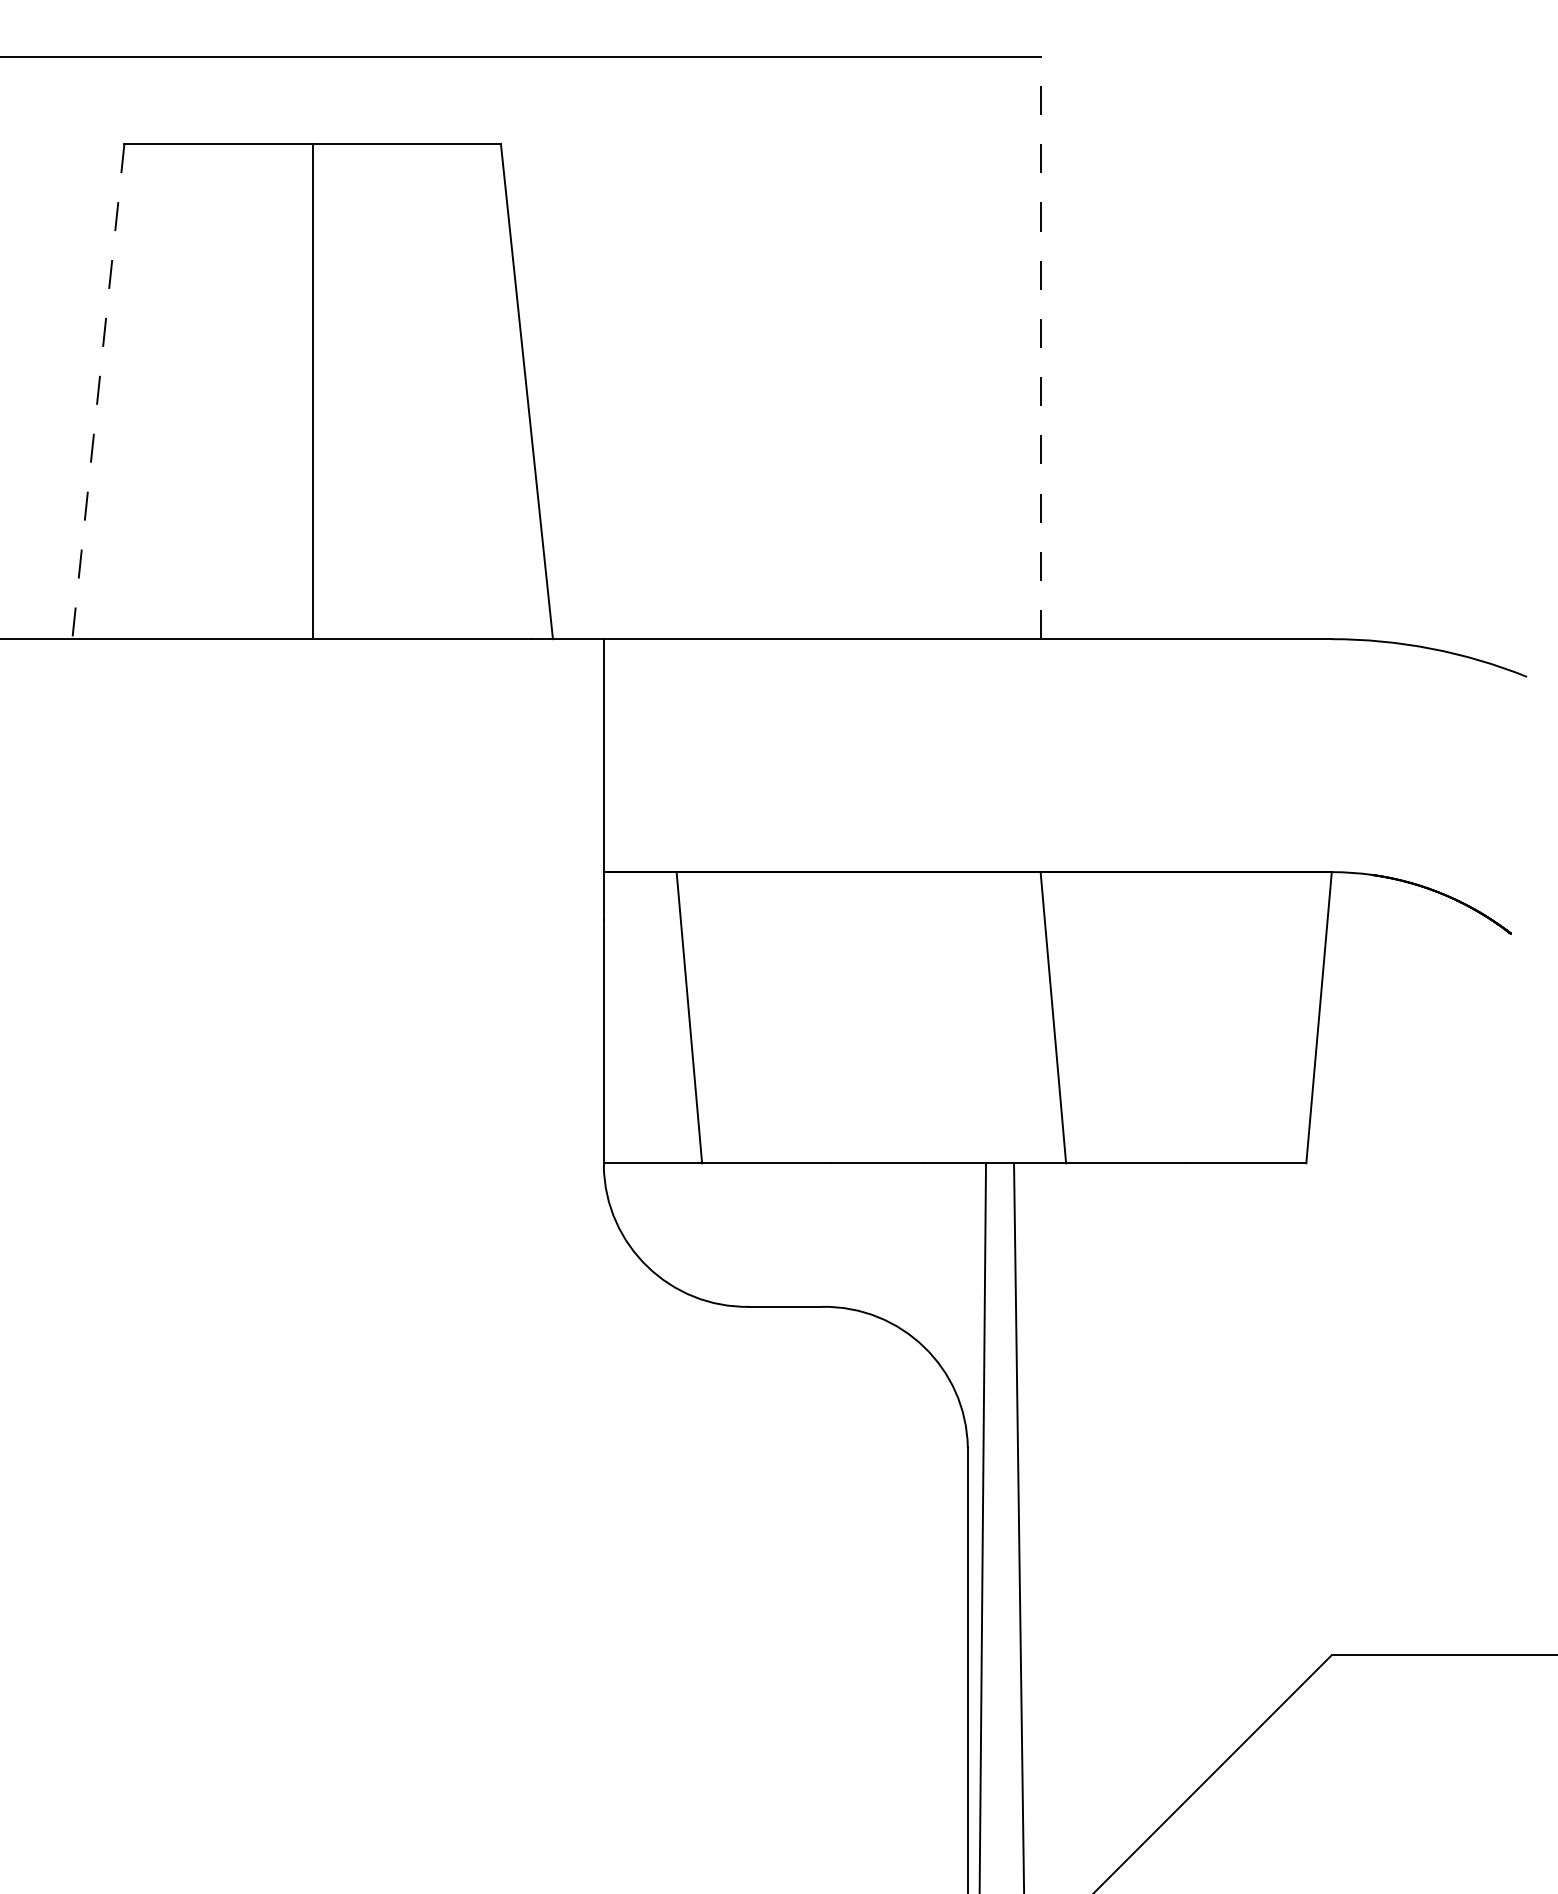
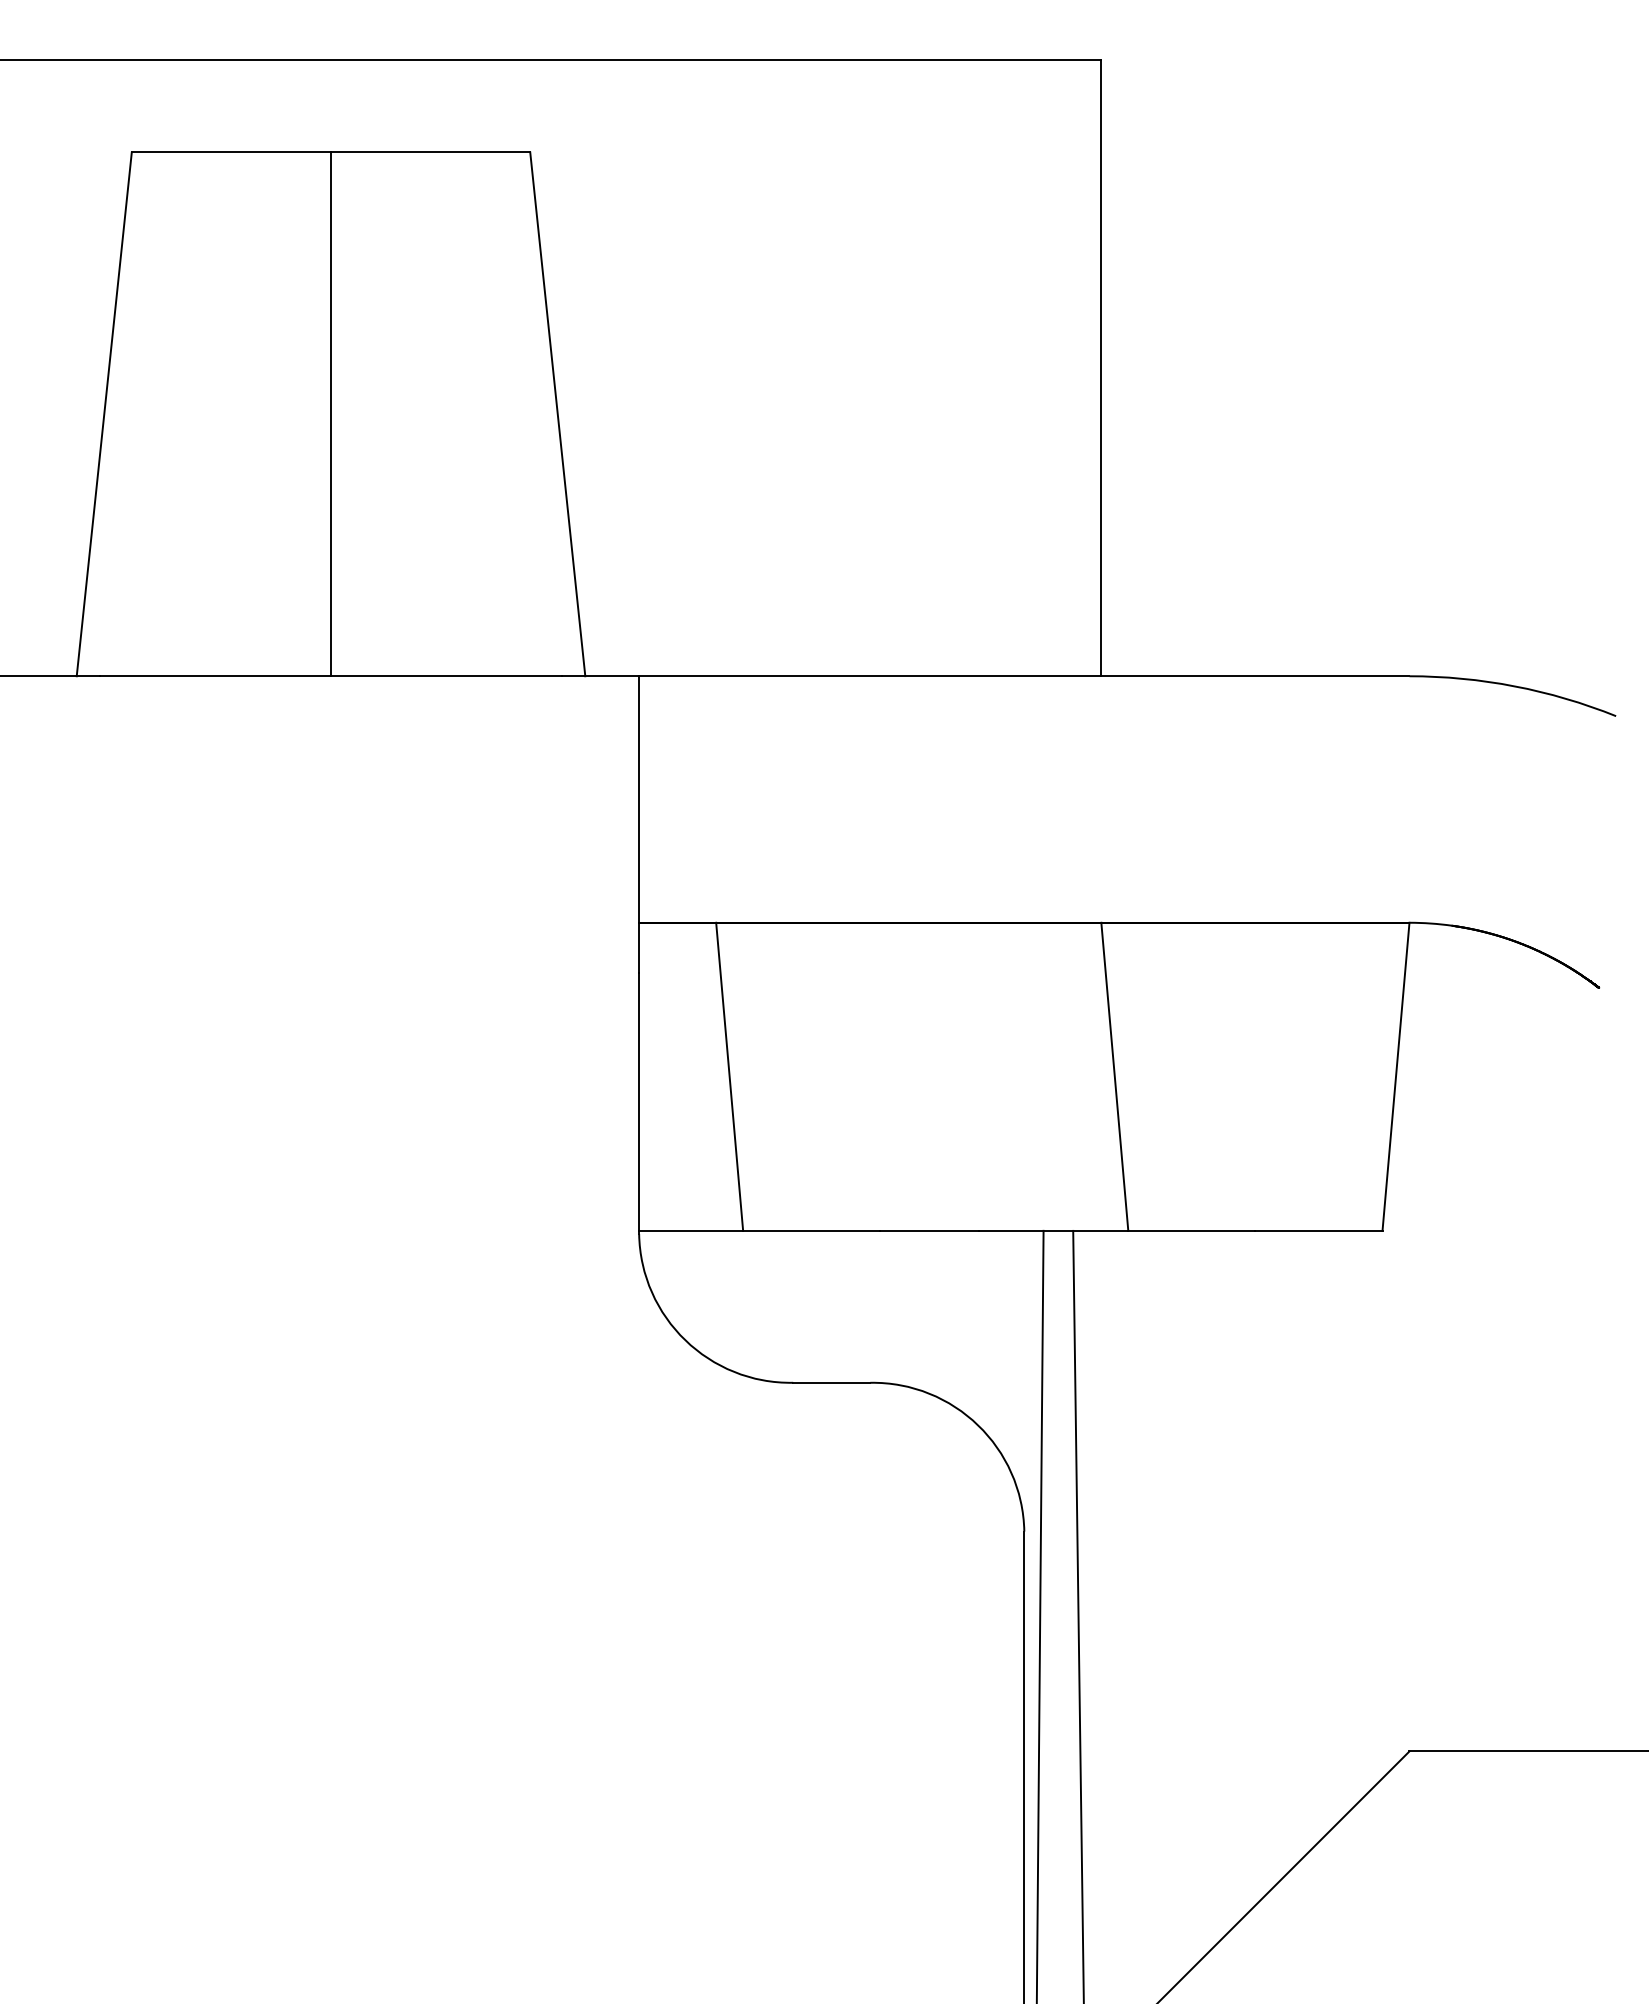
line: (1040, 347) -> (1101, 367), dashed -> solid
line: (98, 391) -> (104, 414), dashed -> solid

